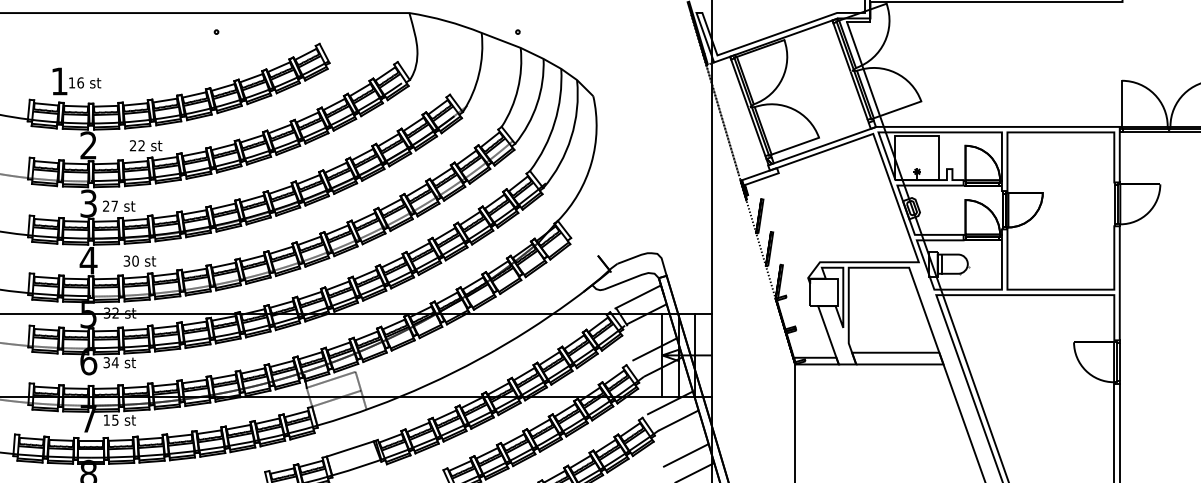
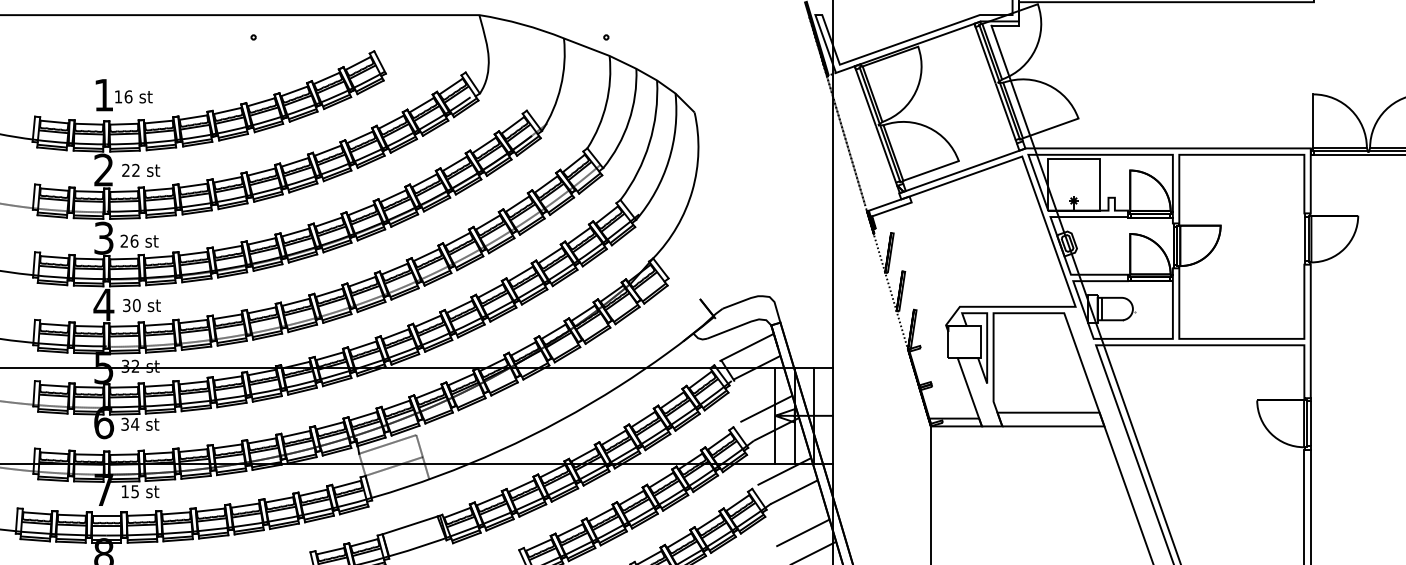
text: (76, 81) -> (123, 95), moved
text: (146, 144) -> (141, 169), moved
text: (114, 205) -> (134, 240), 27 -> 26
text: (139, 261) -> (141, 305), moved

